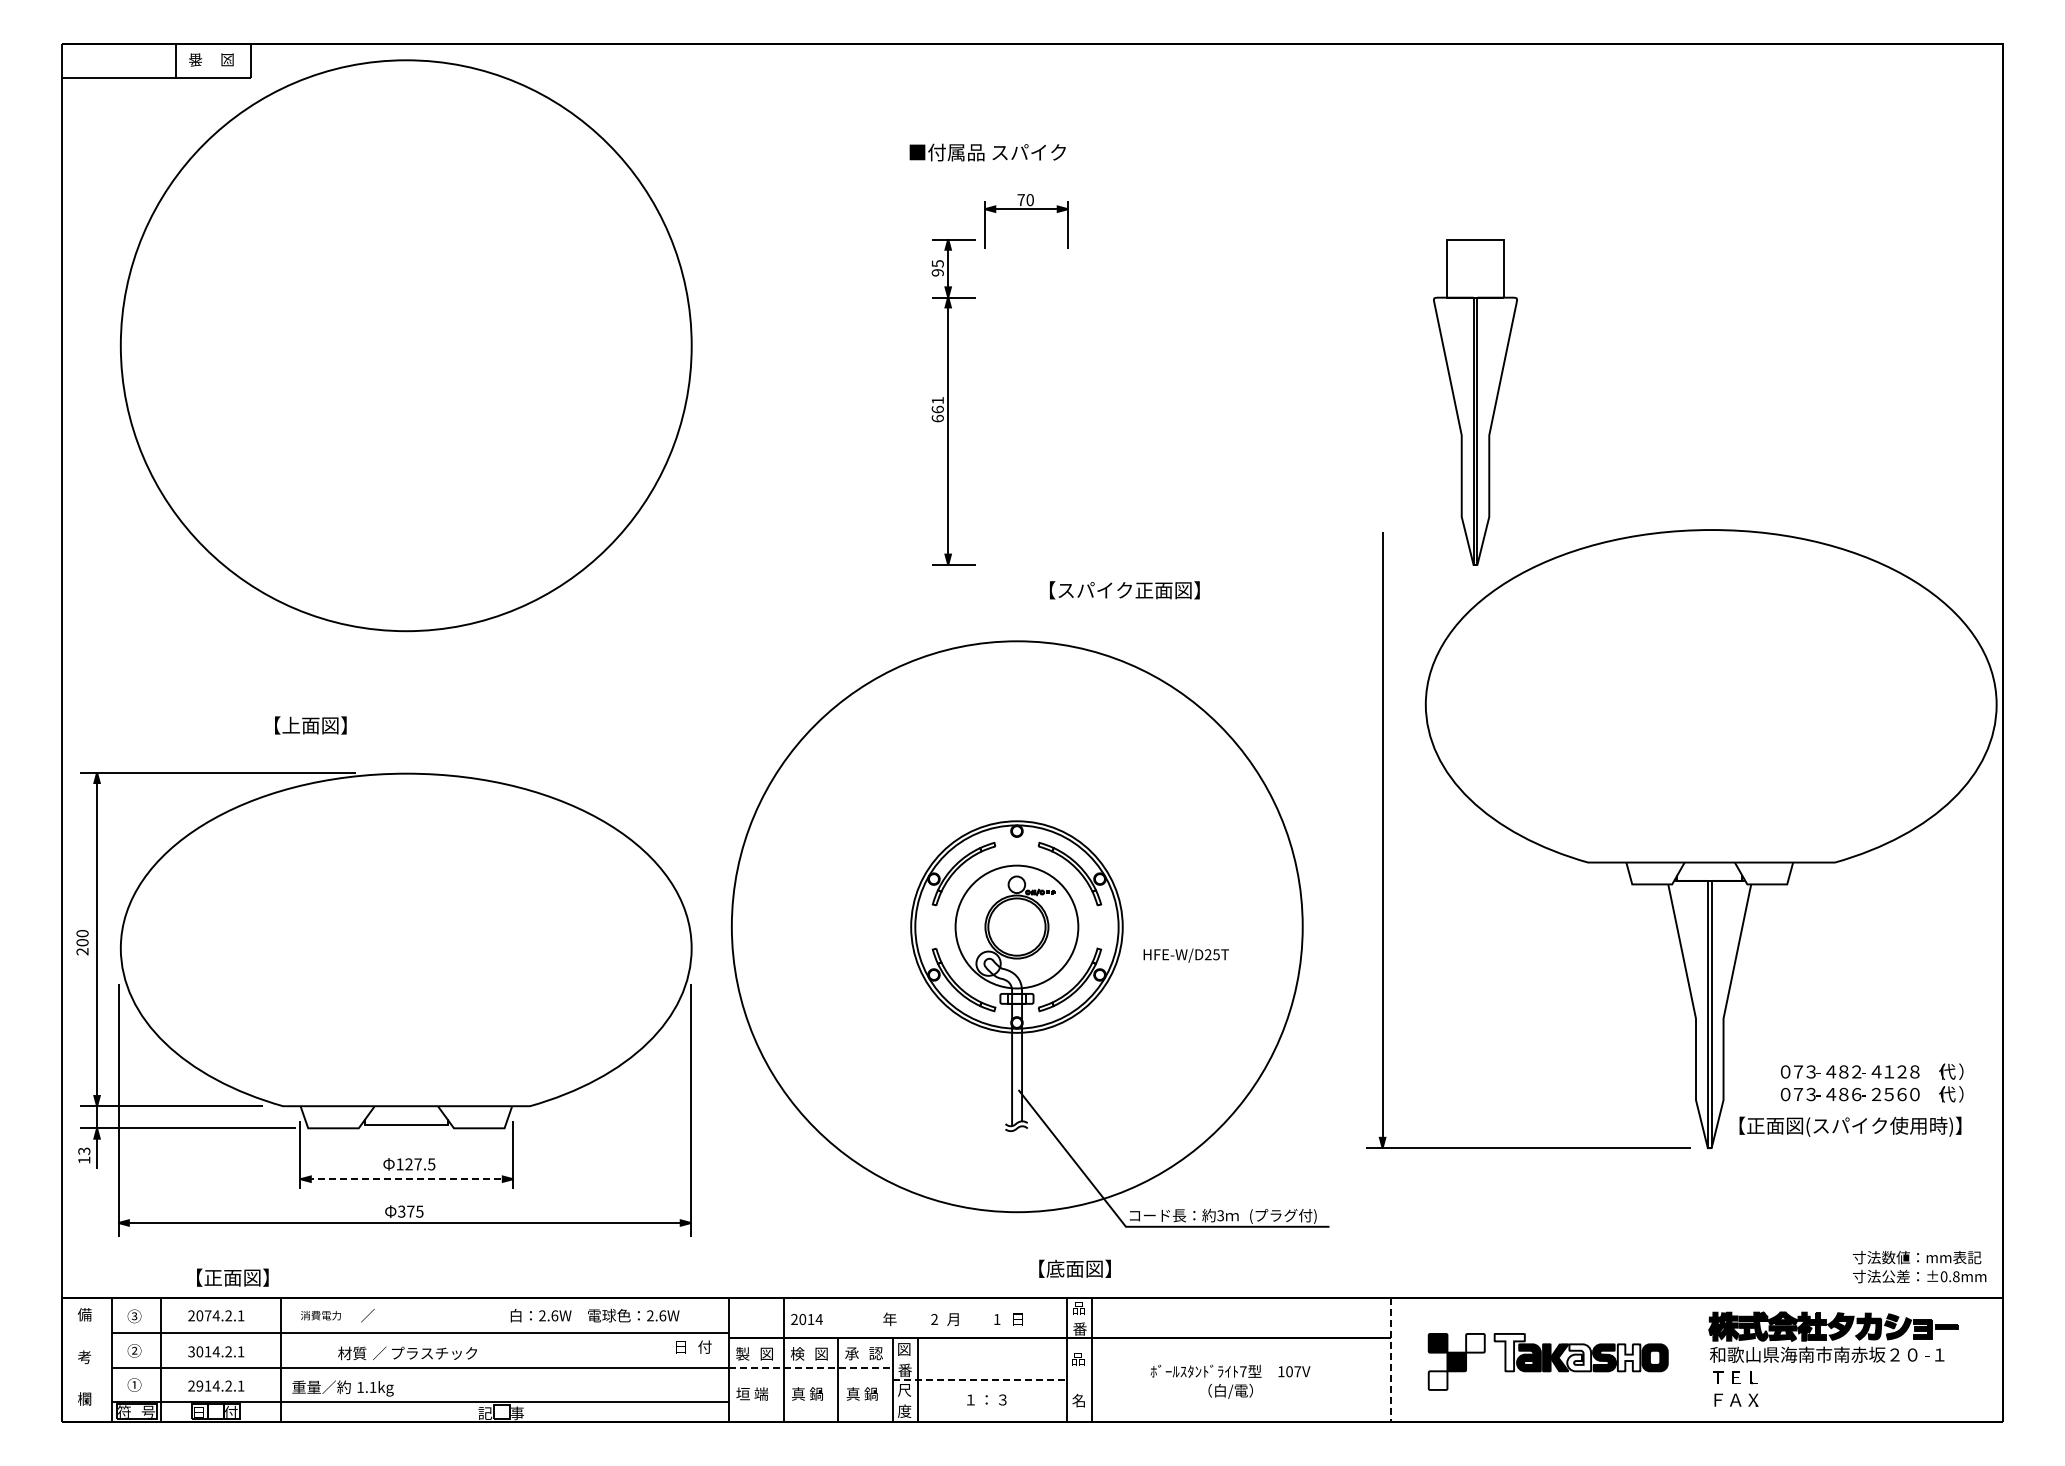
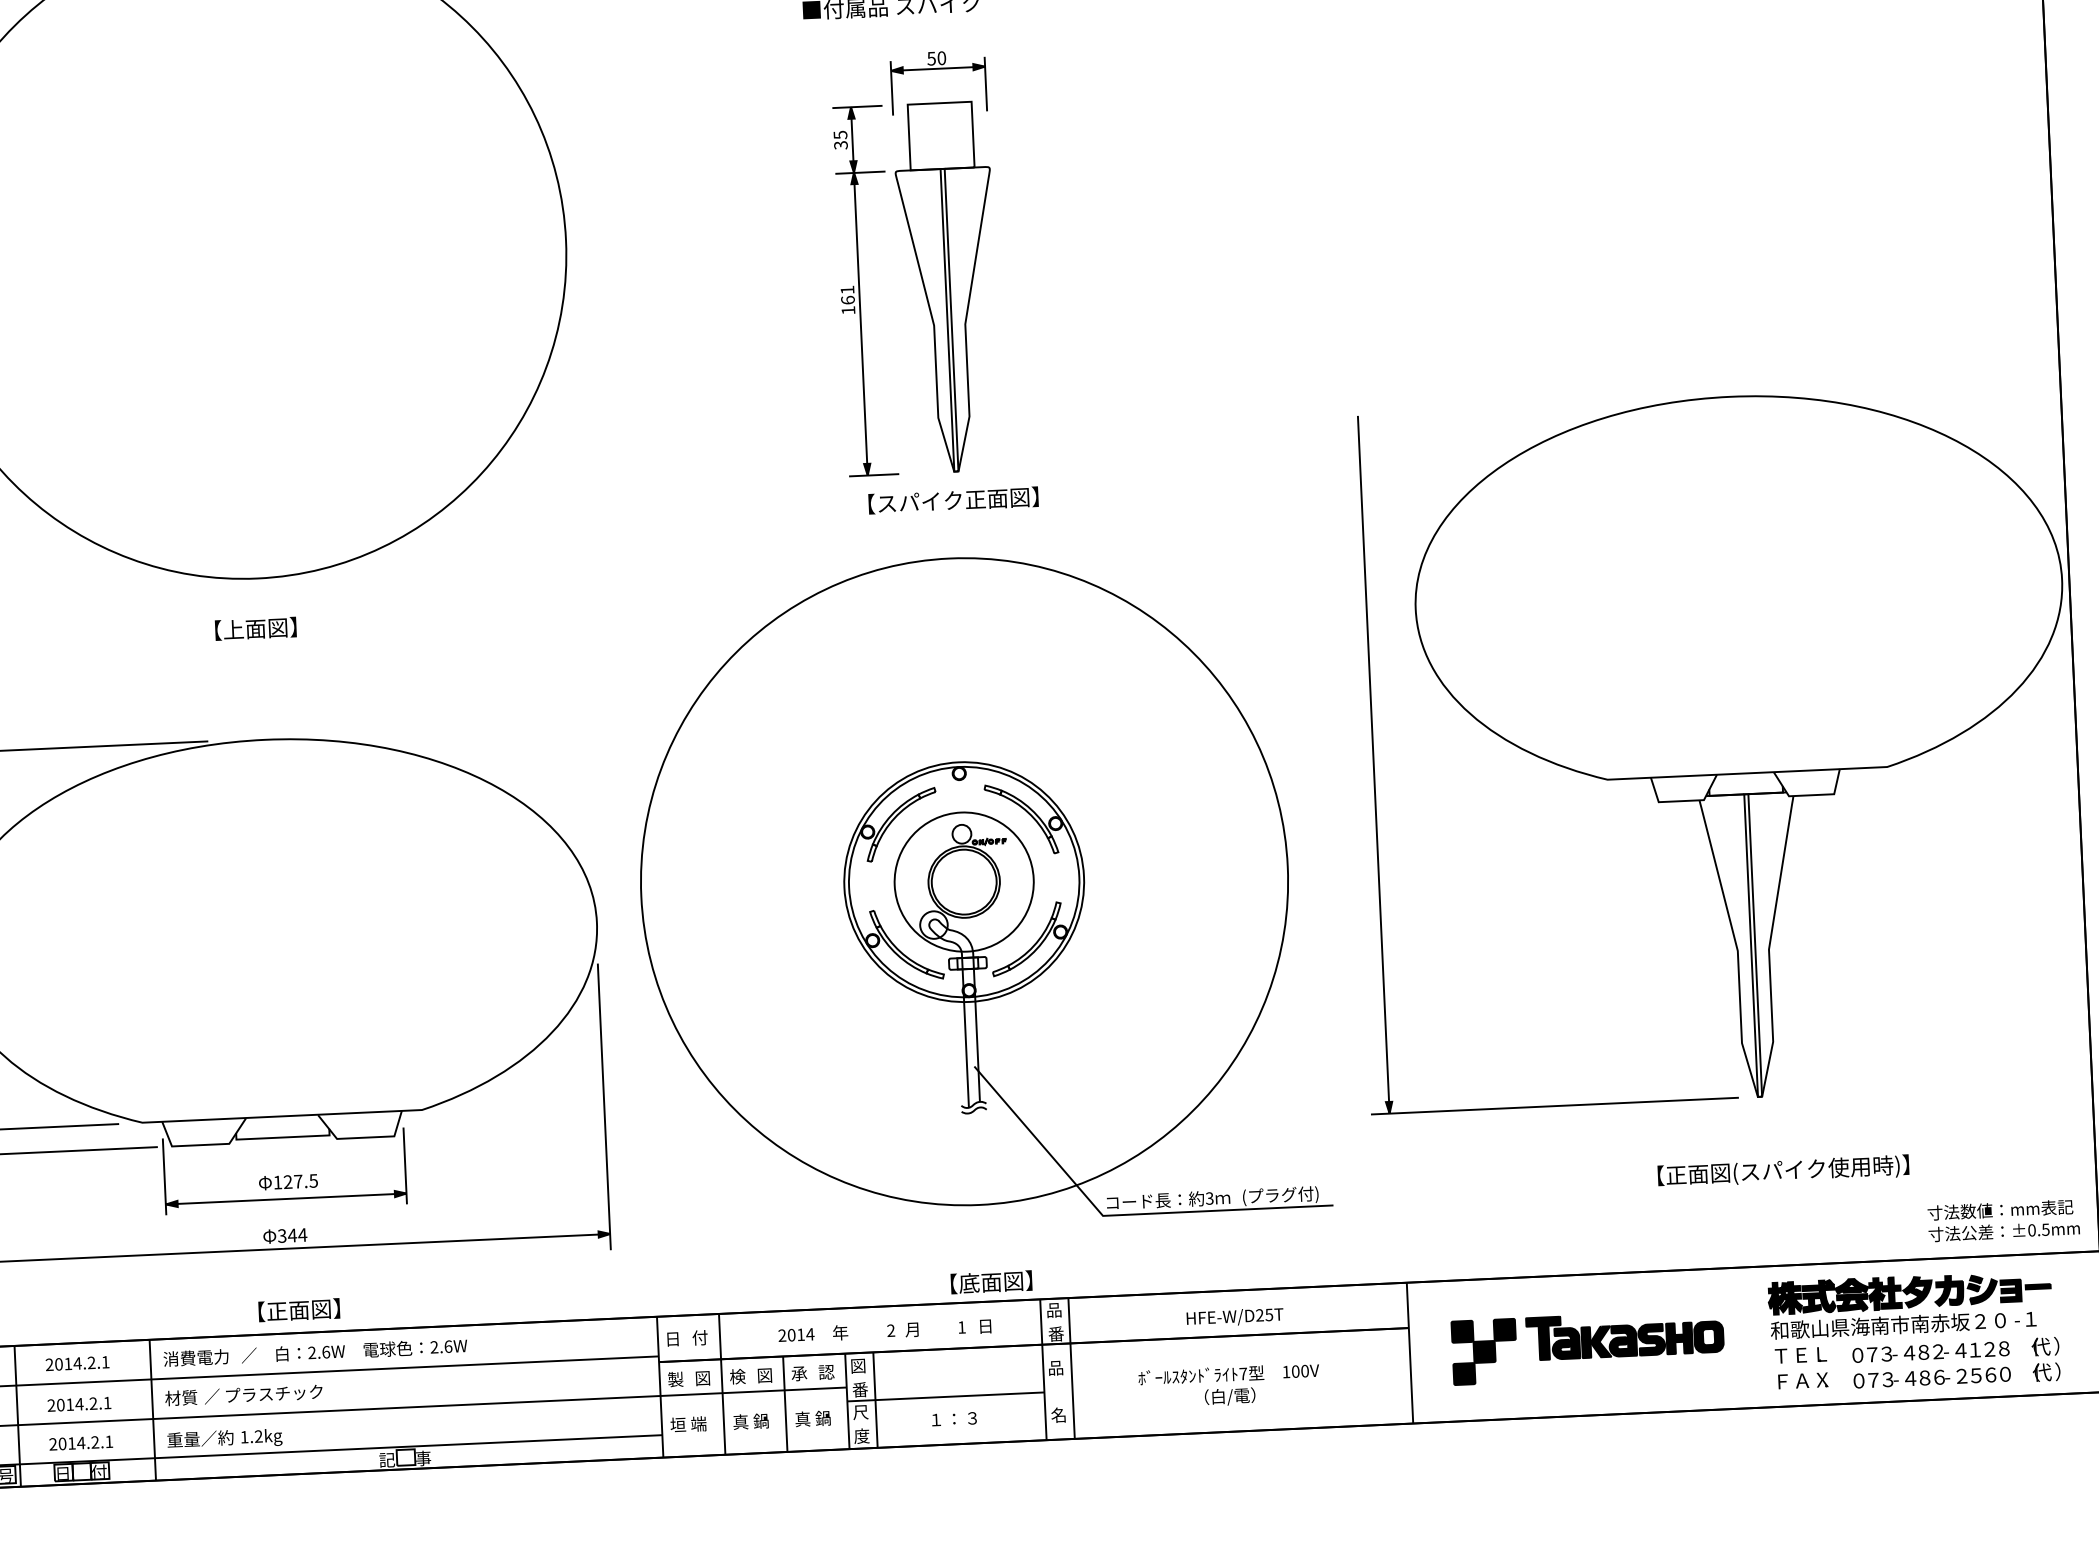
text: (1020, 200) -> (930, 59), 70 -> 50
text: (937, 272) -> (840, 145), 95 -> 35
part: (1475, 402) -> (948, 287), moved
text: (937, 418) -> (848, 310), 661 -> 161
text: (1124, 590) -> (953, 500), moved
text: (310, 725) -> (255, 628), moved
text: (1185, 955) -> (1234, 1317), moved
part: (1873, 1088) -> (1958, 1369), moved
text: (1850, 1126) -> (1783, 1171), moved
line: (406, 1179) -> (285, 1199), dashed -> solid
text: (414, 1211) -> (296, 1235), 375 -> 344
text: (1074, 1268) -> (990, 1281), moved
text: (1956, 1276) -> (2046, 1229), ±0.8mm -> ±0.5mm
text: (232, 1277) -> (298, 1309), moved
text: (207, 1315) -> (67, 1363), 2074.2.1 -> 2014.2.1
part: (320, 1315) -> (195, 1357), size x1.43
text: (594, 1315) -> (371, 1349), moved
text: (806, 1319) -> (795, 1335), moved
fill: (1475, 1342) -> (1504, 1328), added
part: (693, 1346) -> (687, 1337), moved
text: (191, 1352) -> (51, 1406), 3014.2.1 -> 2014.2.1
fill: (1509, 1352) -> (1543, 1338), added
text: (407, 1353) -> (243, 1395), moved
fill: (1579, 1357) -> (1623, 1340), added
fill: (1628, 1357) -> (1678, 1338), added
line: (1391, 1360) -> (1410, 1353), dashed -> solid
line: (811, 1367) -> (754, 1391), dashed -> solid
text: (1297, 1371) -> (1304, 1370), 107V -> 100V
line: (980, 1380) -> (946, 1397), dashed -> solid
fill: (1437, 1380) -> (1463, 1373), added
text: (199, 1385) -> (62, 1443), 2914.2.1 -> 2014.2.1
text: (372, 1386) -> (258, 1435), 1.1kg -> 1.2kg

